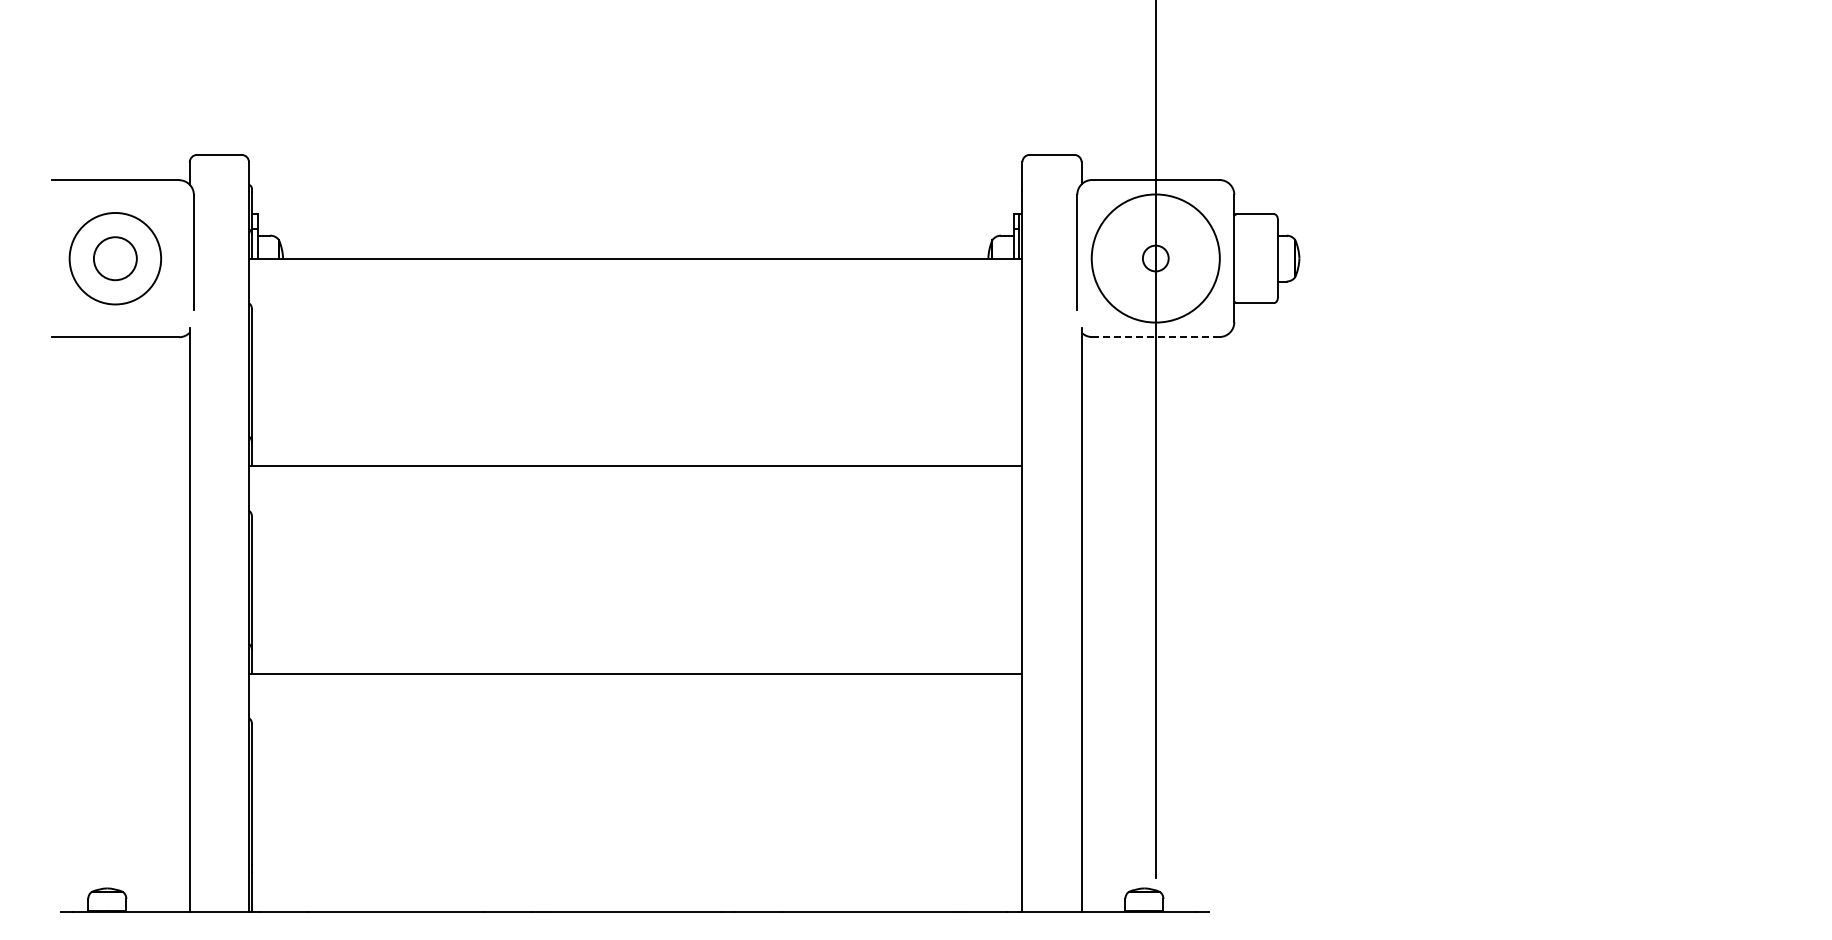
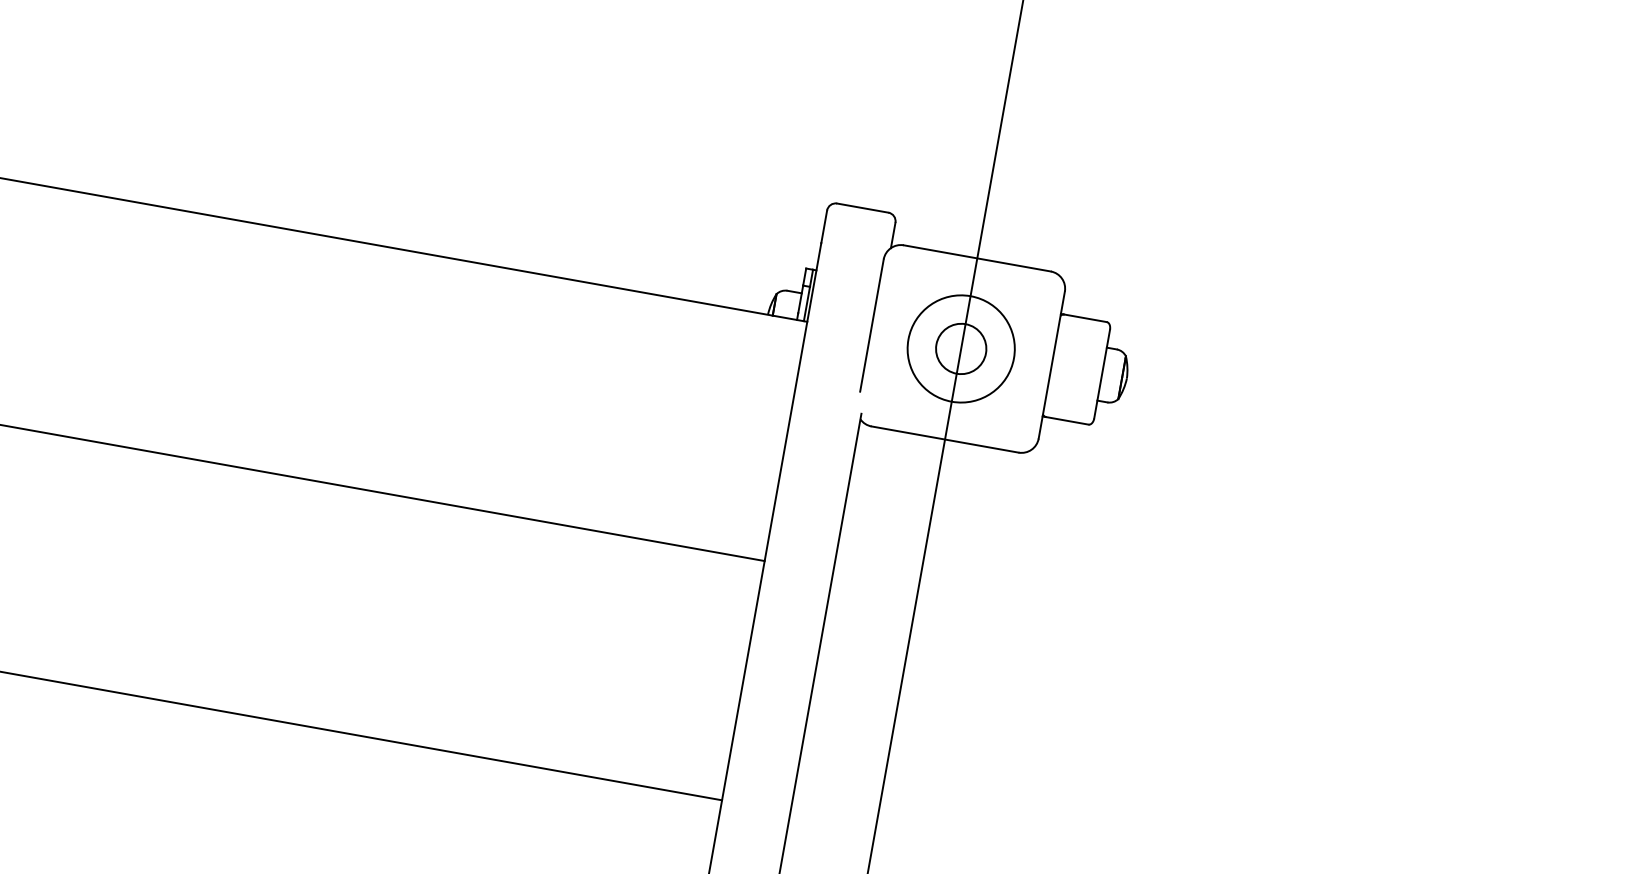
circle: (1155, 258) -> (960, 348), size x0.71
circle: (1155, 258) -> (960, 348), size x1.67
line: (1155, 337) -> (944, 439), dashed -> solid

